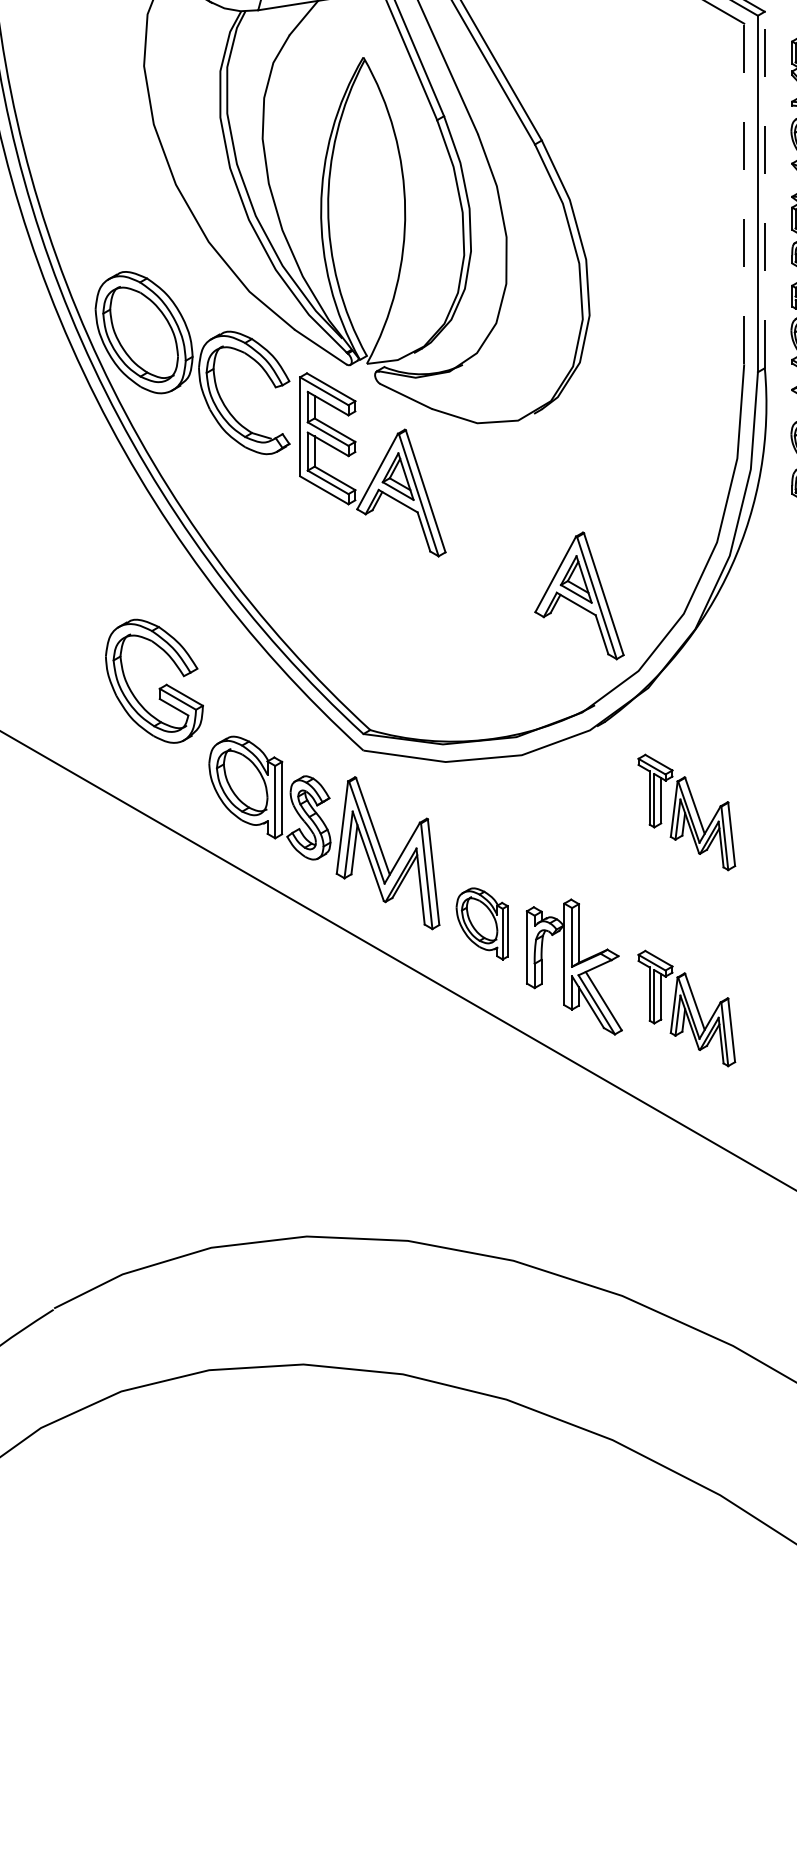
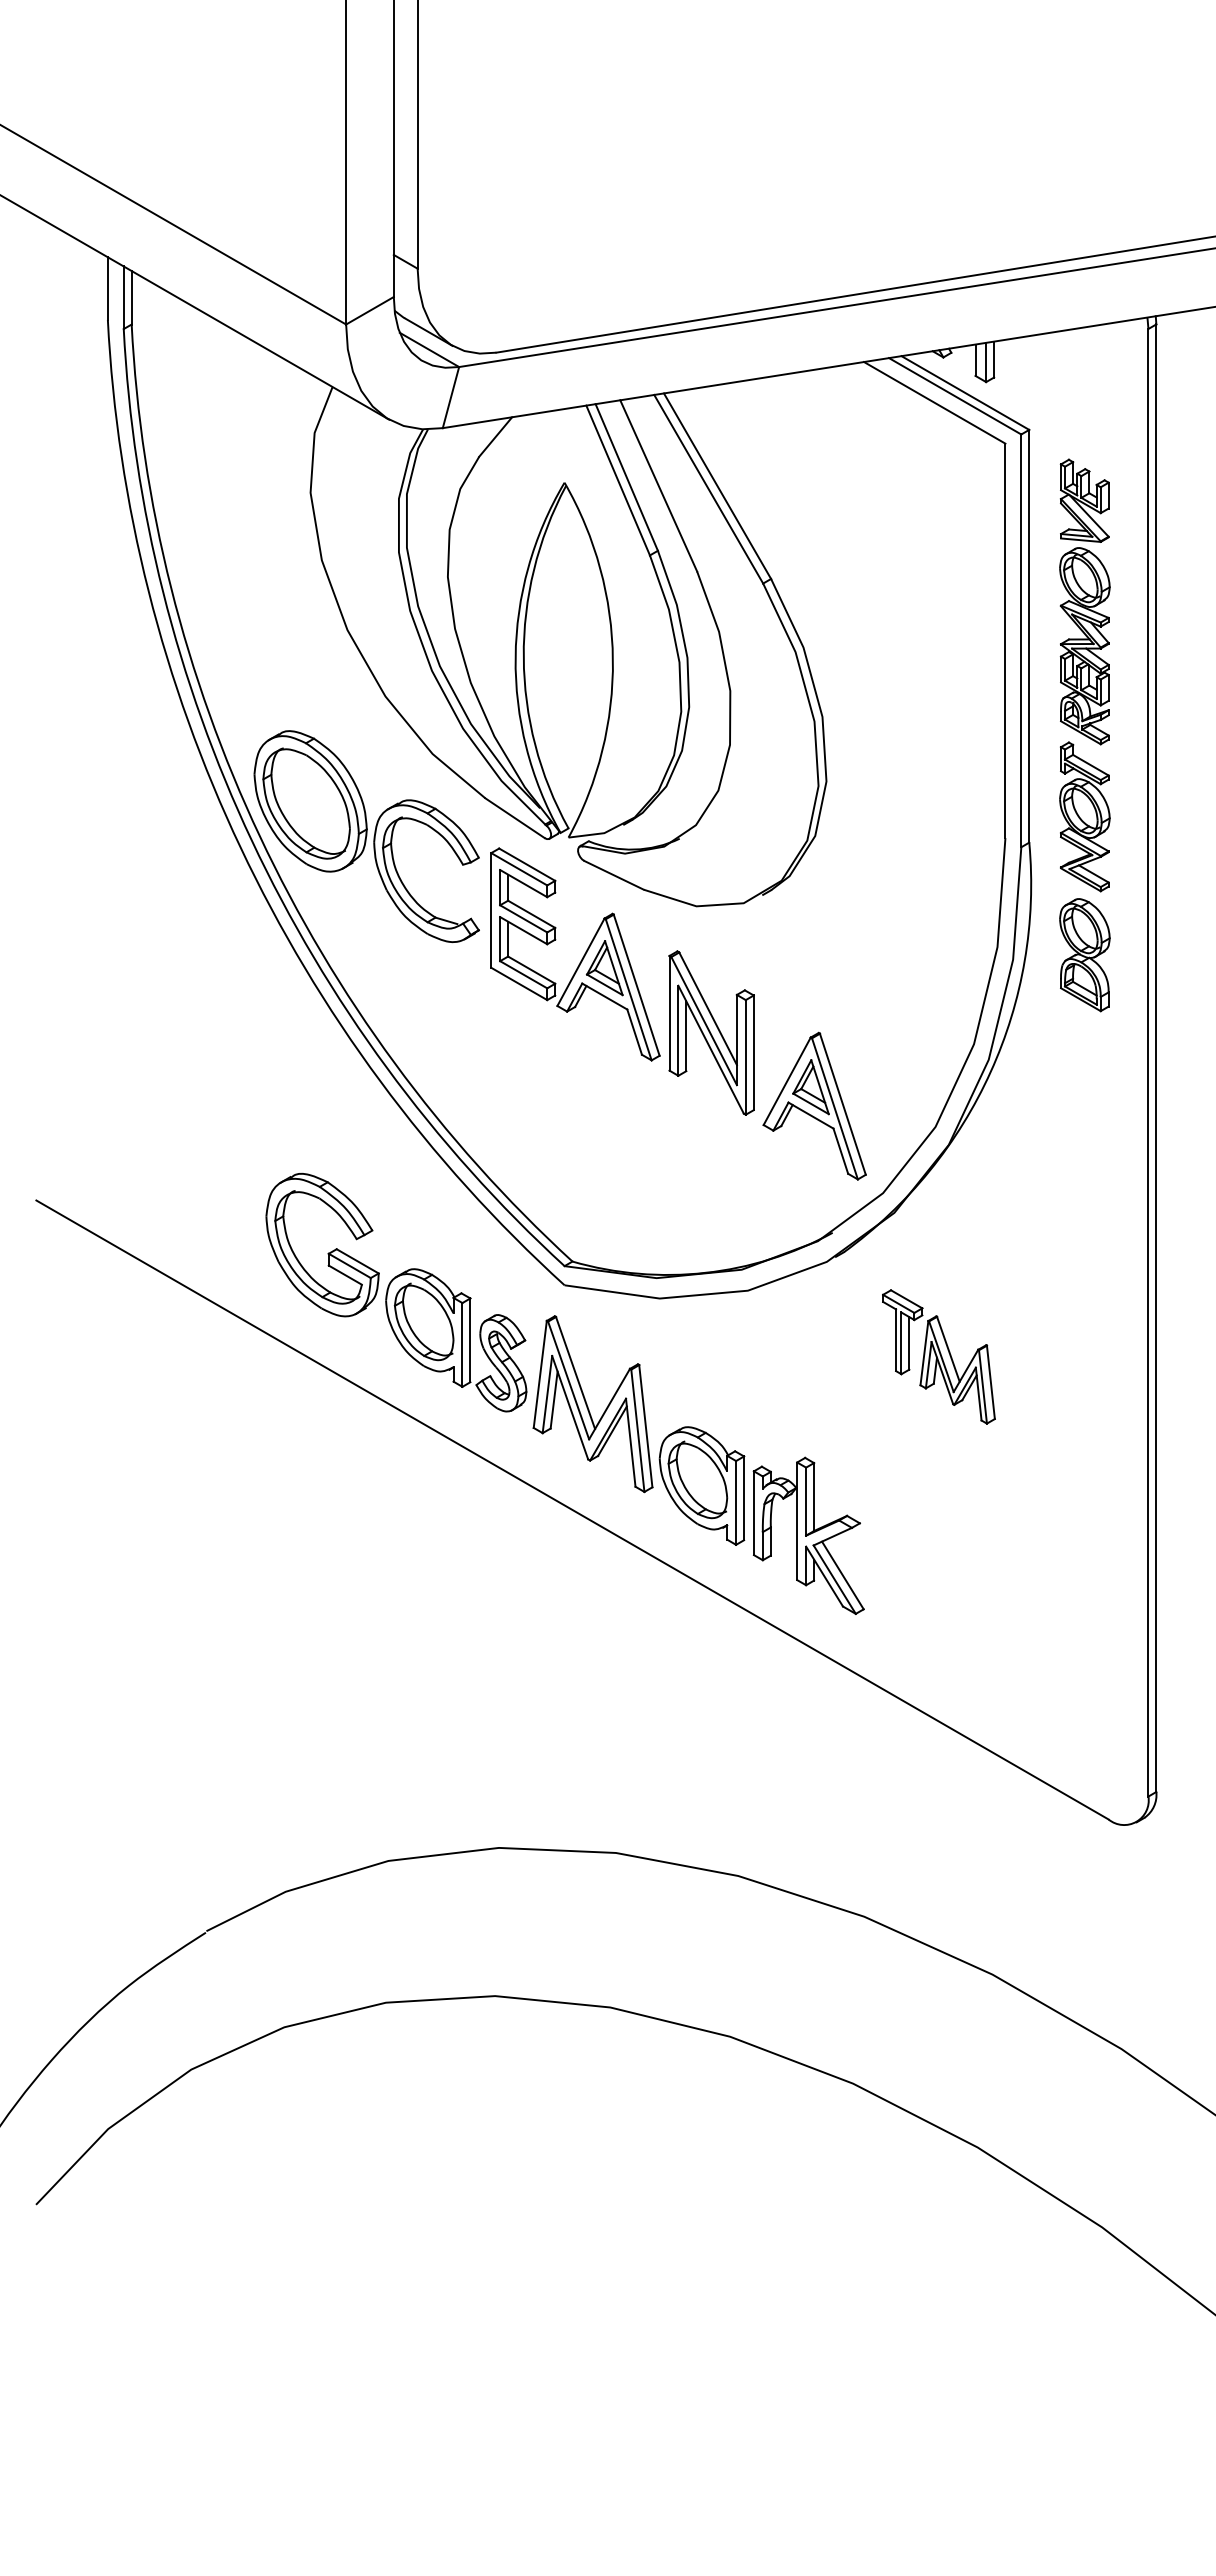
line: (765, 189) -> (1029, 635), dashed -> solid
line: (744, 193) -> (1005, 640), dashed -> solid
part: (490, 532) -> (711, 1032), added
part: (159, 687) -> (328, 1252), moved
part: (481, 923) -> (701, 1485), size x1.43
part: (686, 1008) -> (938, 1583), removed

